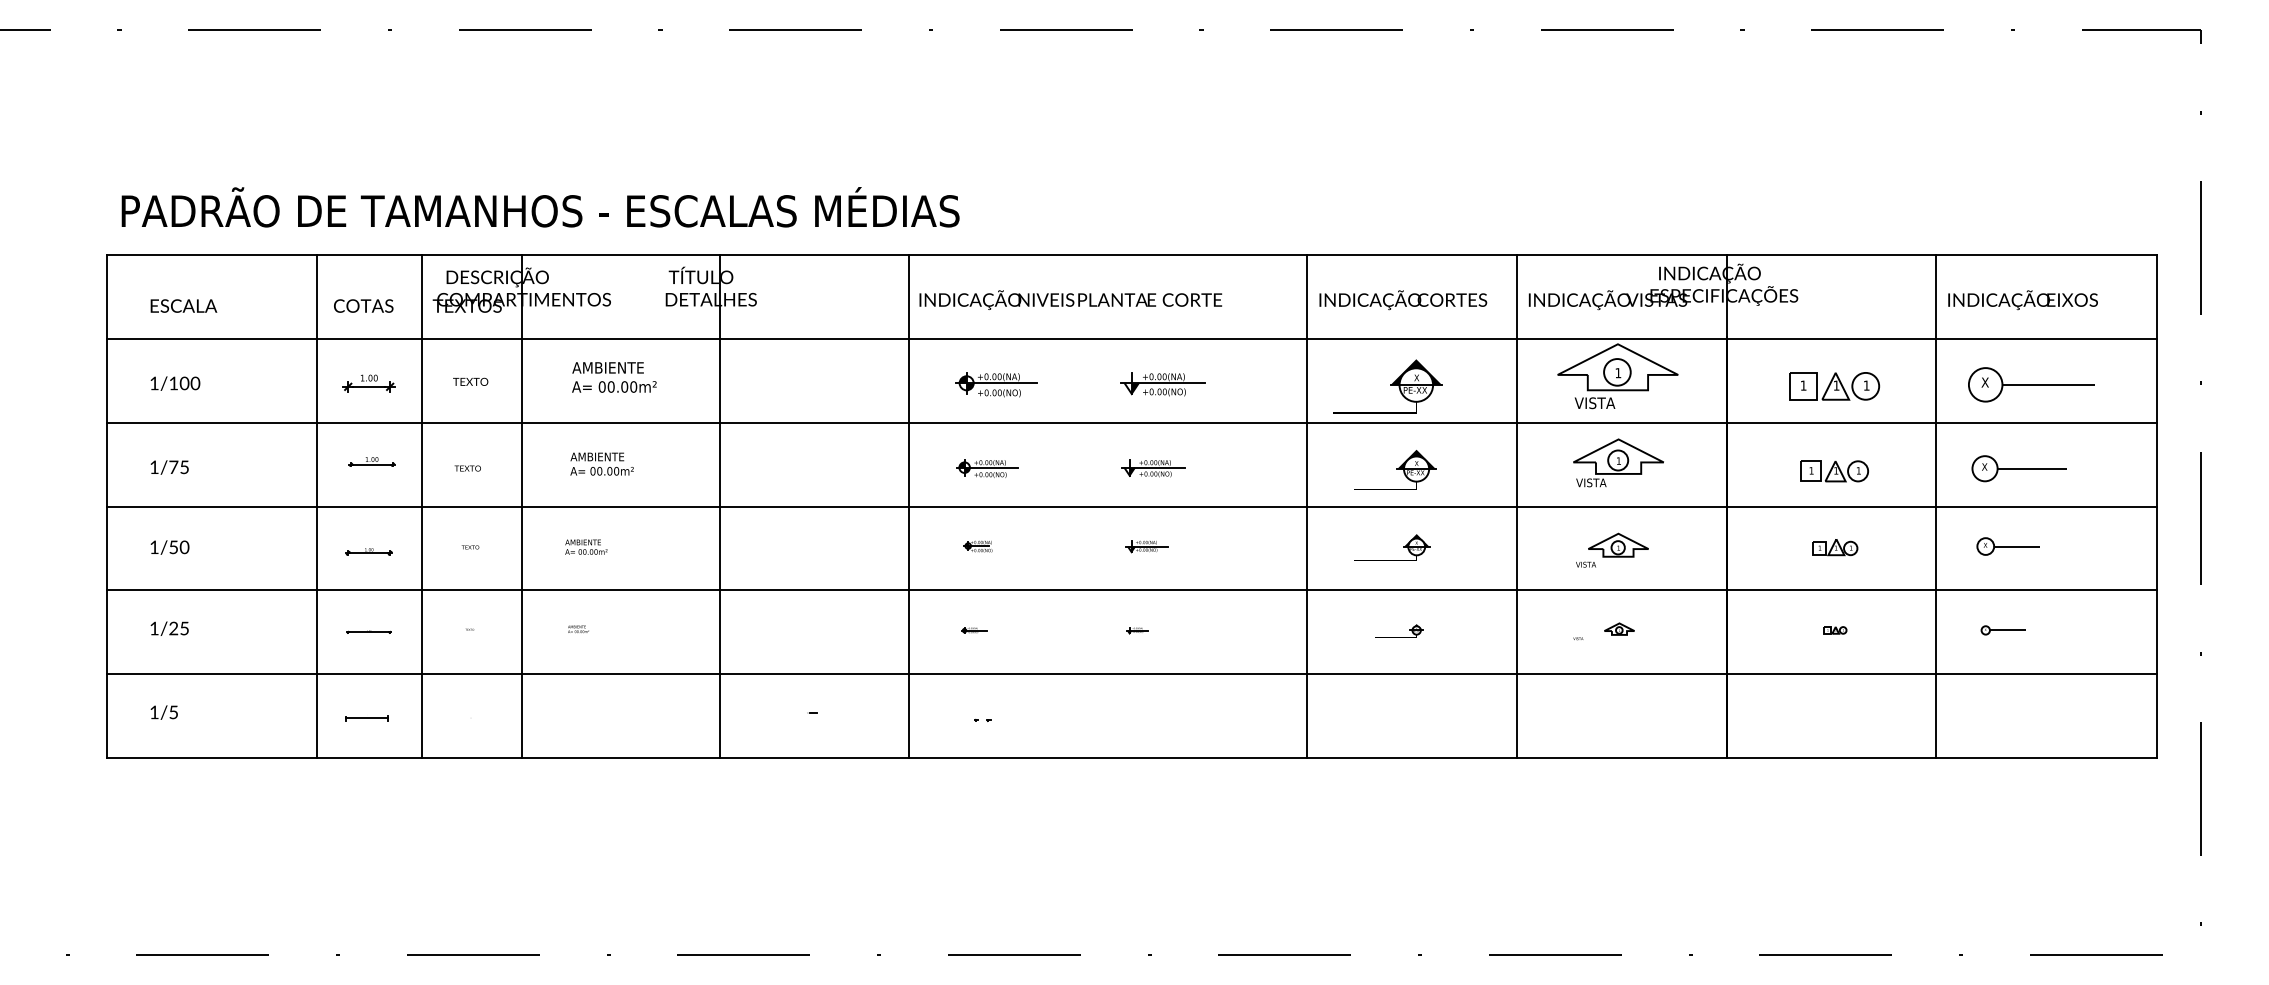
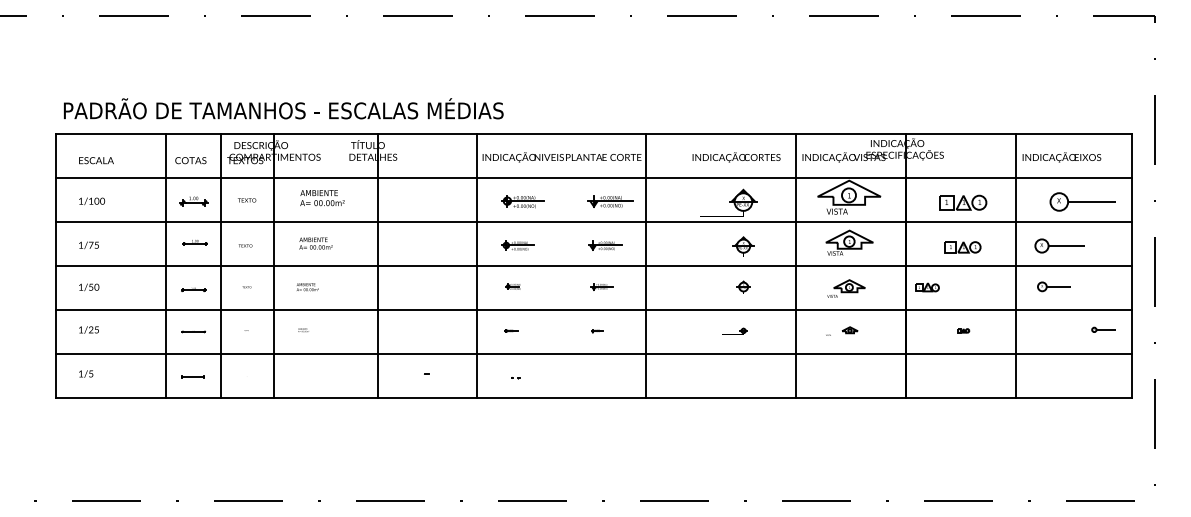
part: (2029, 383) -> (1082, 201), moved
line: (1307, 505) -> (646, 265), moved
part: (1835, 547) -> (927, 287), moved
part: (2003, 629) -> (1103, 329), moved

